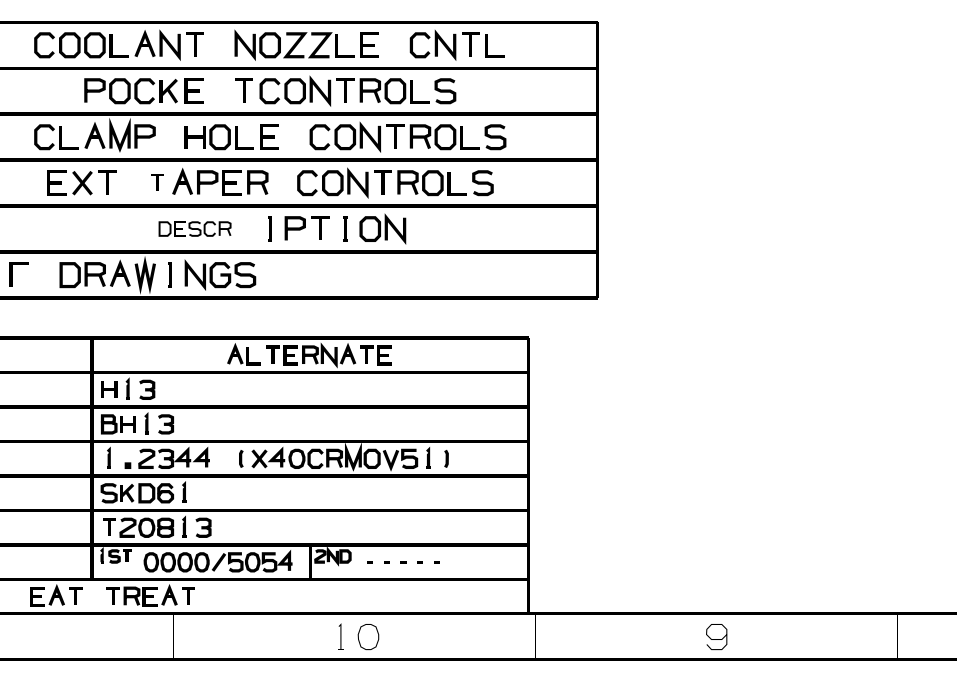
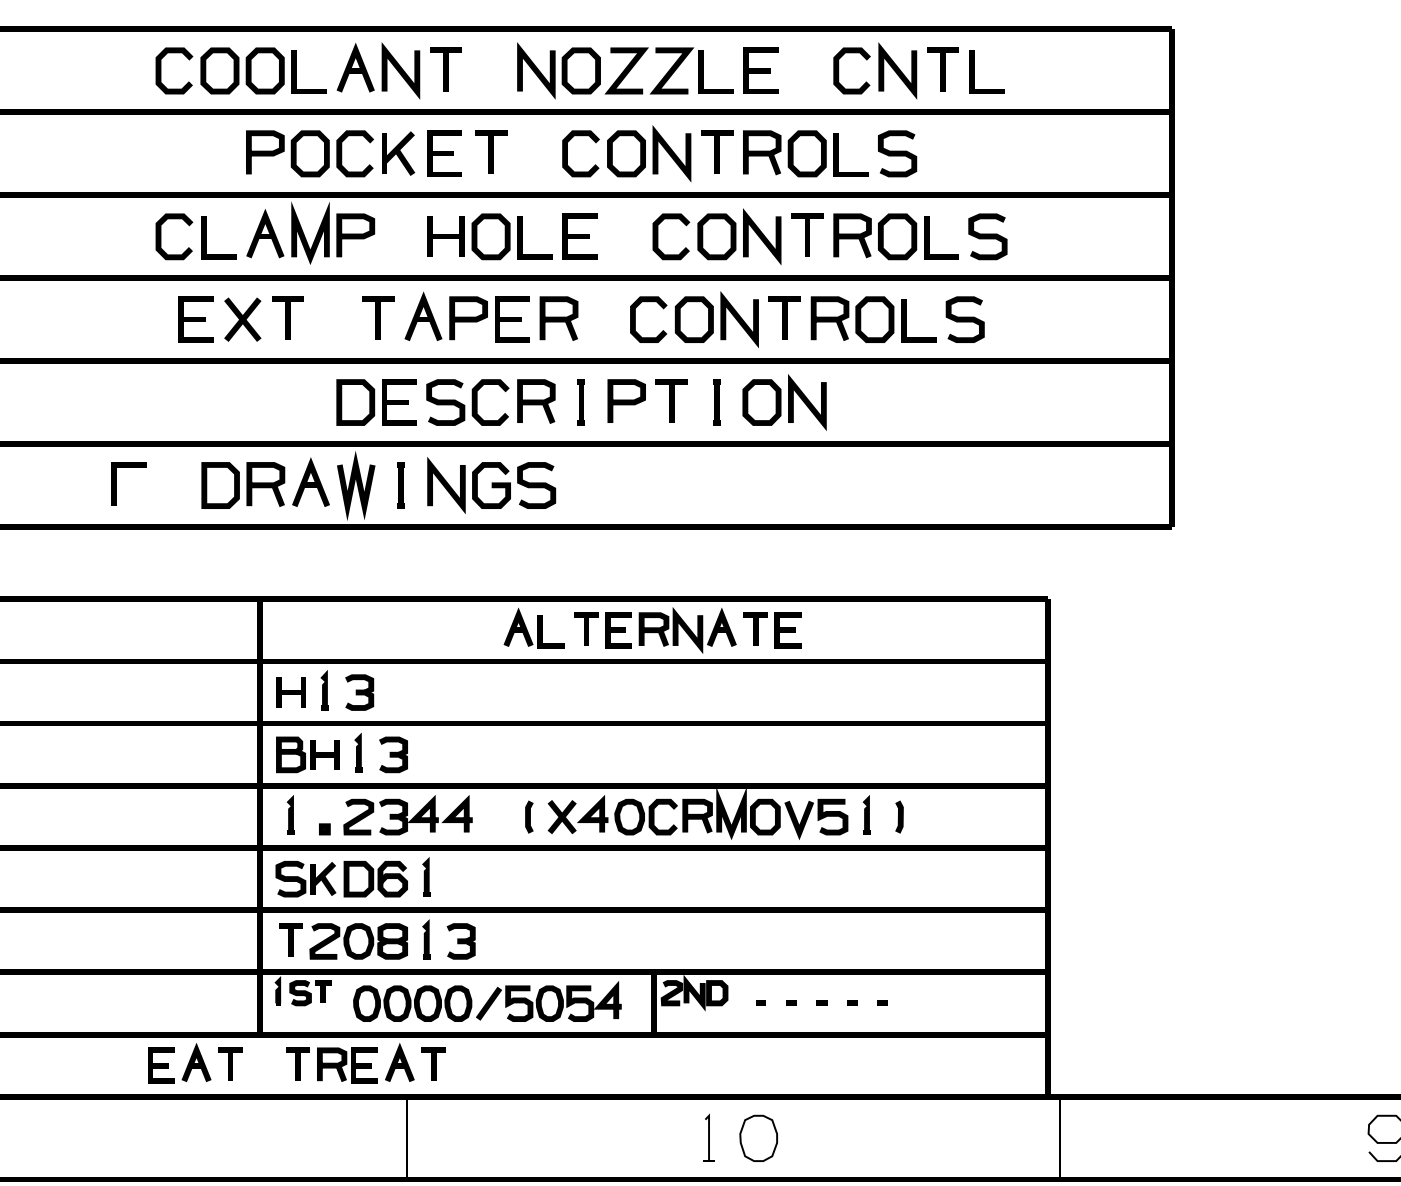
part: (243, 90) -> (489, 152), moved
part: (157, 182) -> (378, 318), size x1.43
part: (194, 228) -> (444, 401), size x1.67

